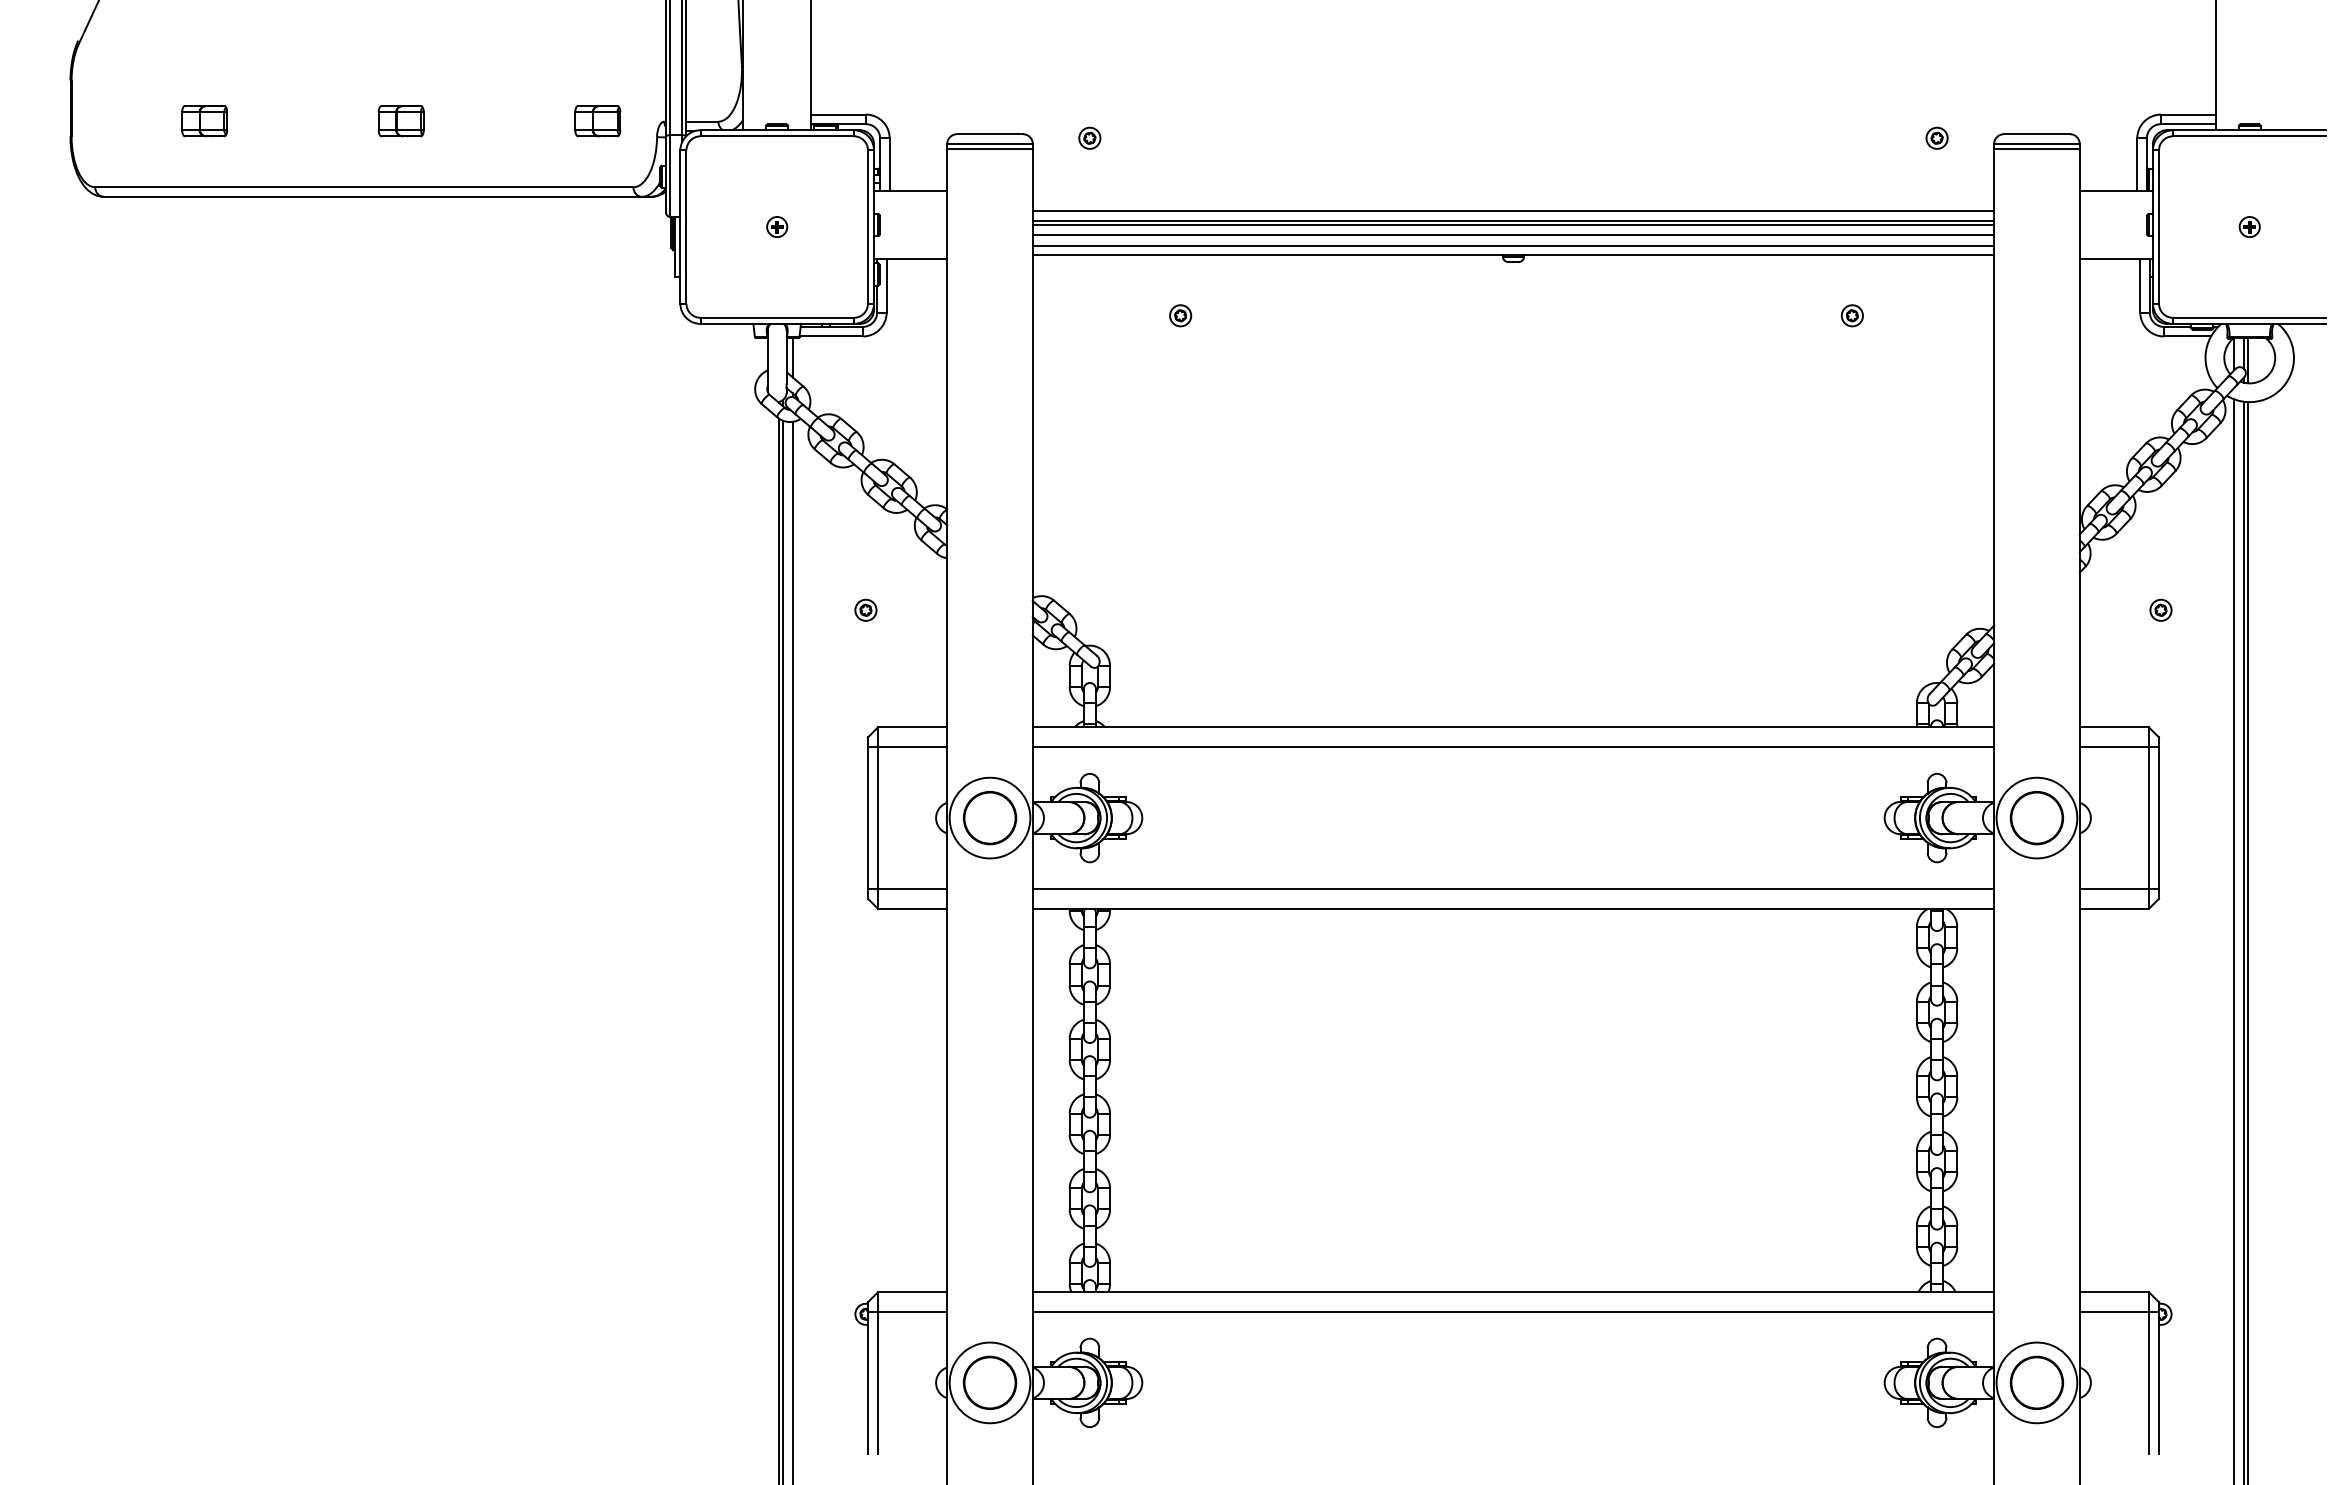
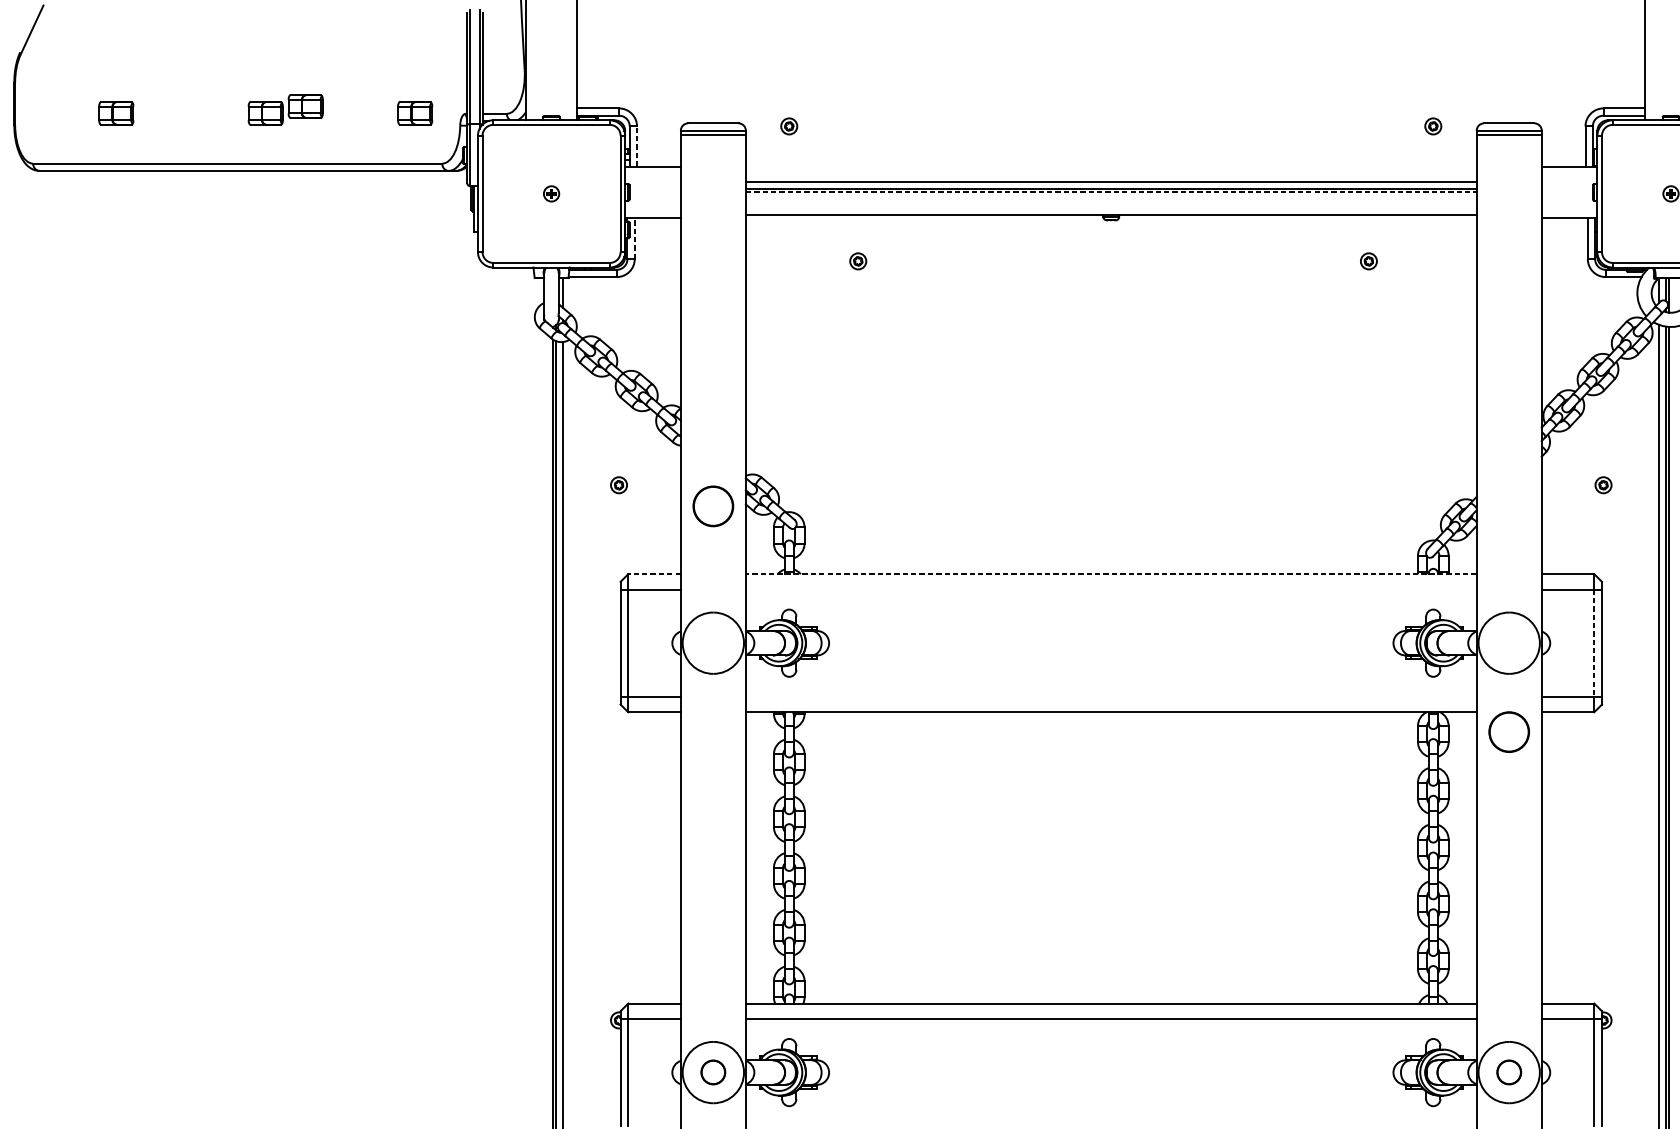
part: (453, 112) -> (305, 106), added
line: (889, 164) -> (636, 146), solid -> dashed
line: (1513, 225) -> (1111, 192), solid -> dashed
line: (1513, 234) -> (1111, 199), removed
line: (1513, 245) -> (1111, 207), removed
line: (886, 285) -> (634, 238), solid -> dashed
line: (912, 727) -> (654, 574), solid -> dashed
line: (1513, 727) -> (1111, 574), solid -> dashed
line: (1513, 747) -> (1111, 589), removed
part: (989, 818) -> (712, 506), moved
part: (2036, 818) -> (1508, 732), moved
line: (2148, 818) -> (1594, 643), solid -> dashed
line: (1513, 888) -> (1111, 696), removed
part: (989, 1382) -> (712, 1072), size x0.6
part: (2036, 1382) -> (1508, 1072), size x0.6

